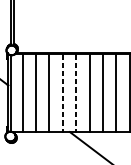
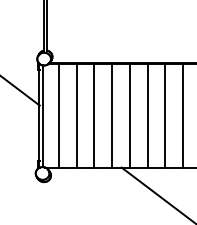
line: (63, 92) -> (112, 115), dashed -> solid
line: (75, 92) -> (129, 115), dashed -> solid

